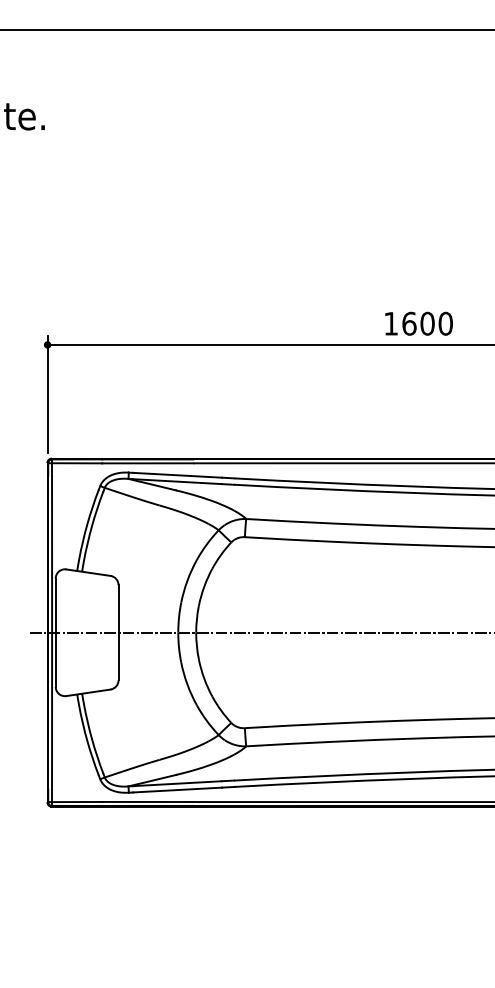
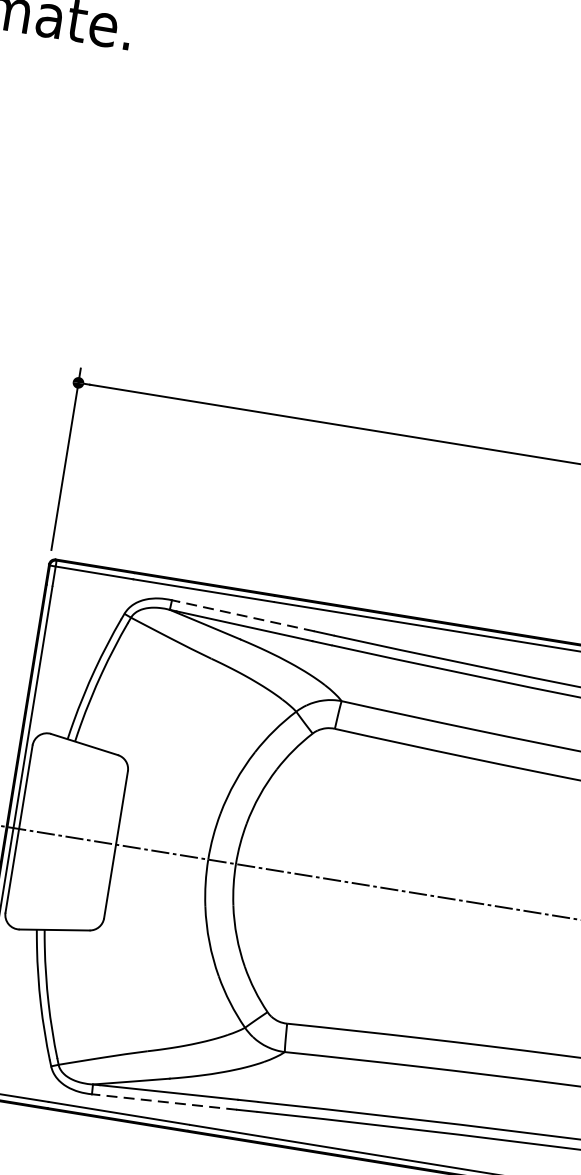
line: (177, 475) -> (246, 616), solid -> dashed
line: (177, 790) -> (167, 1103), solid -> dashed

